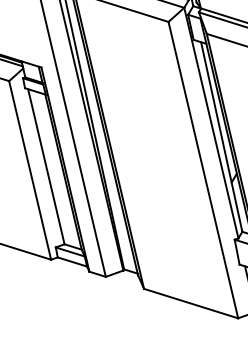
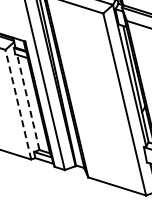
line: (46, 166) -> (28, 102), solid -> dashed
line: (30, 170) -> (18, 104), solid -> dashed

